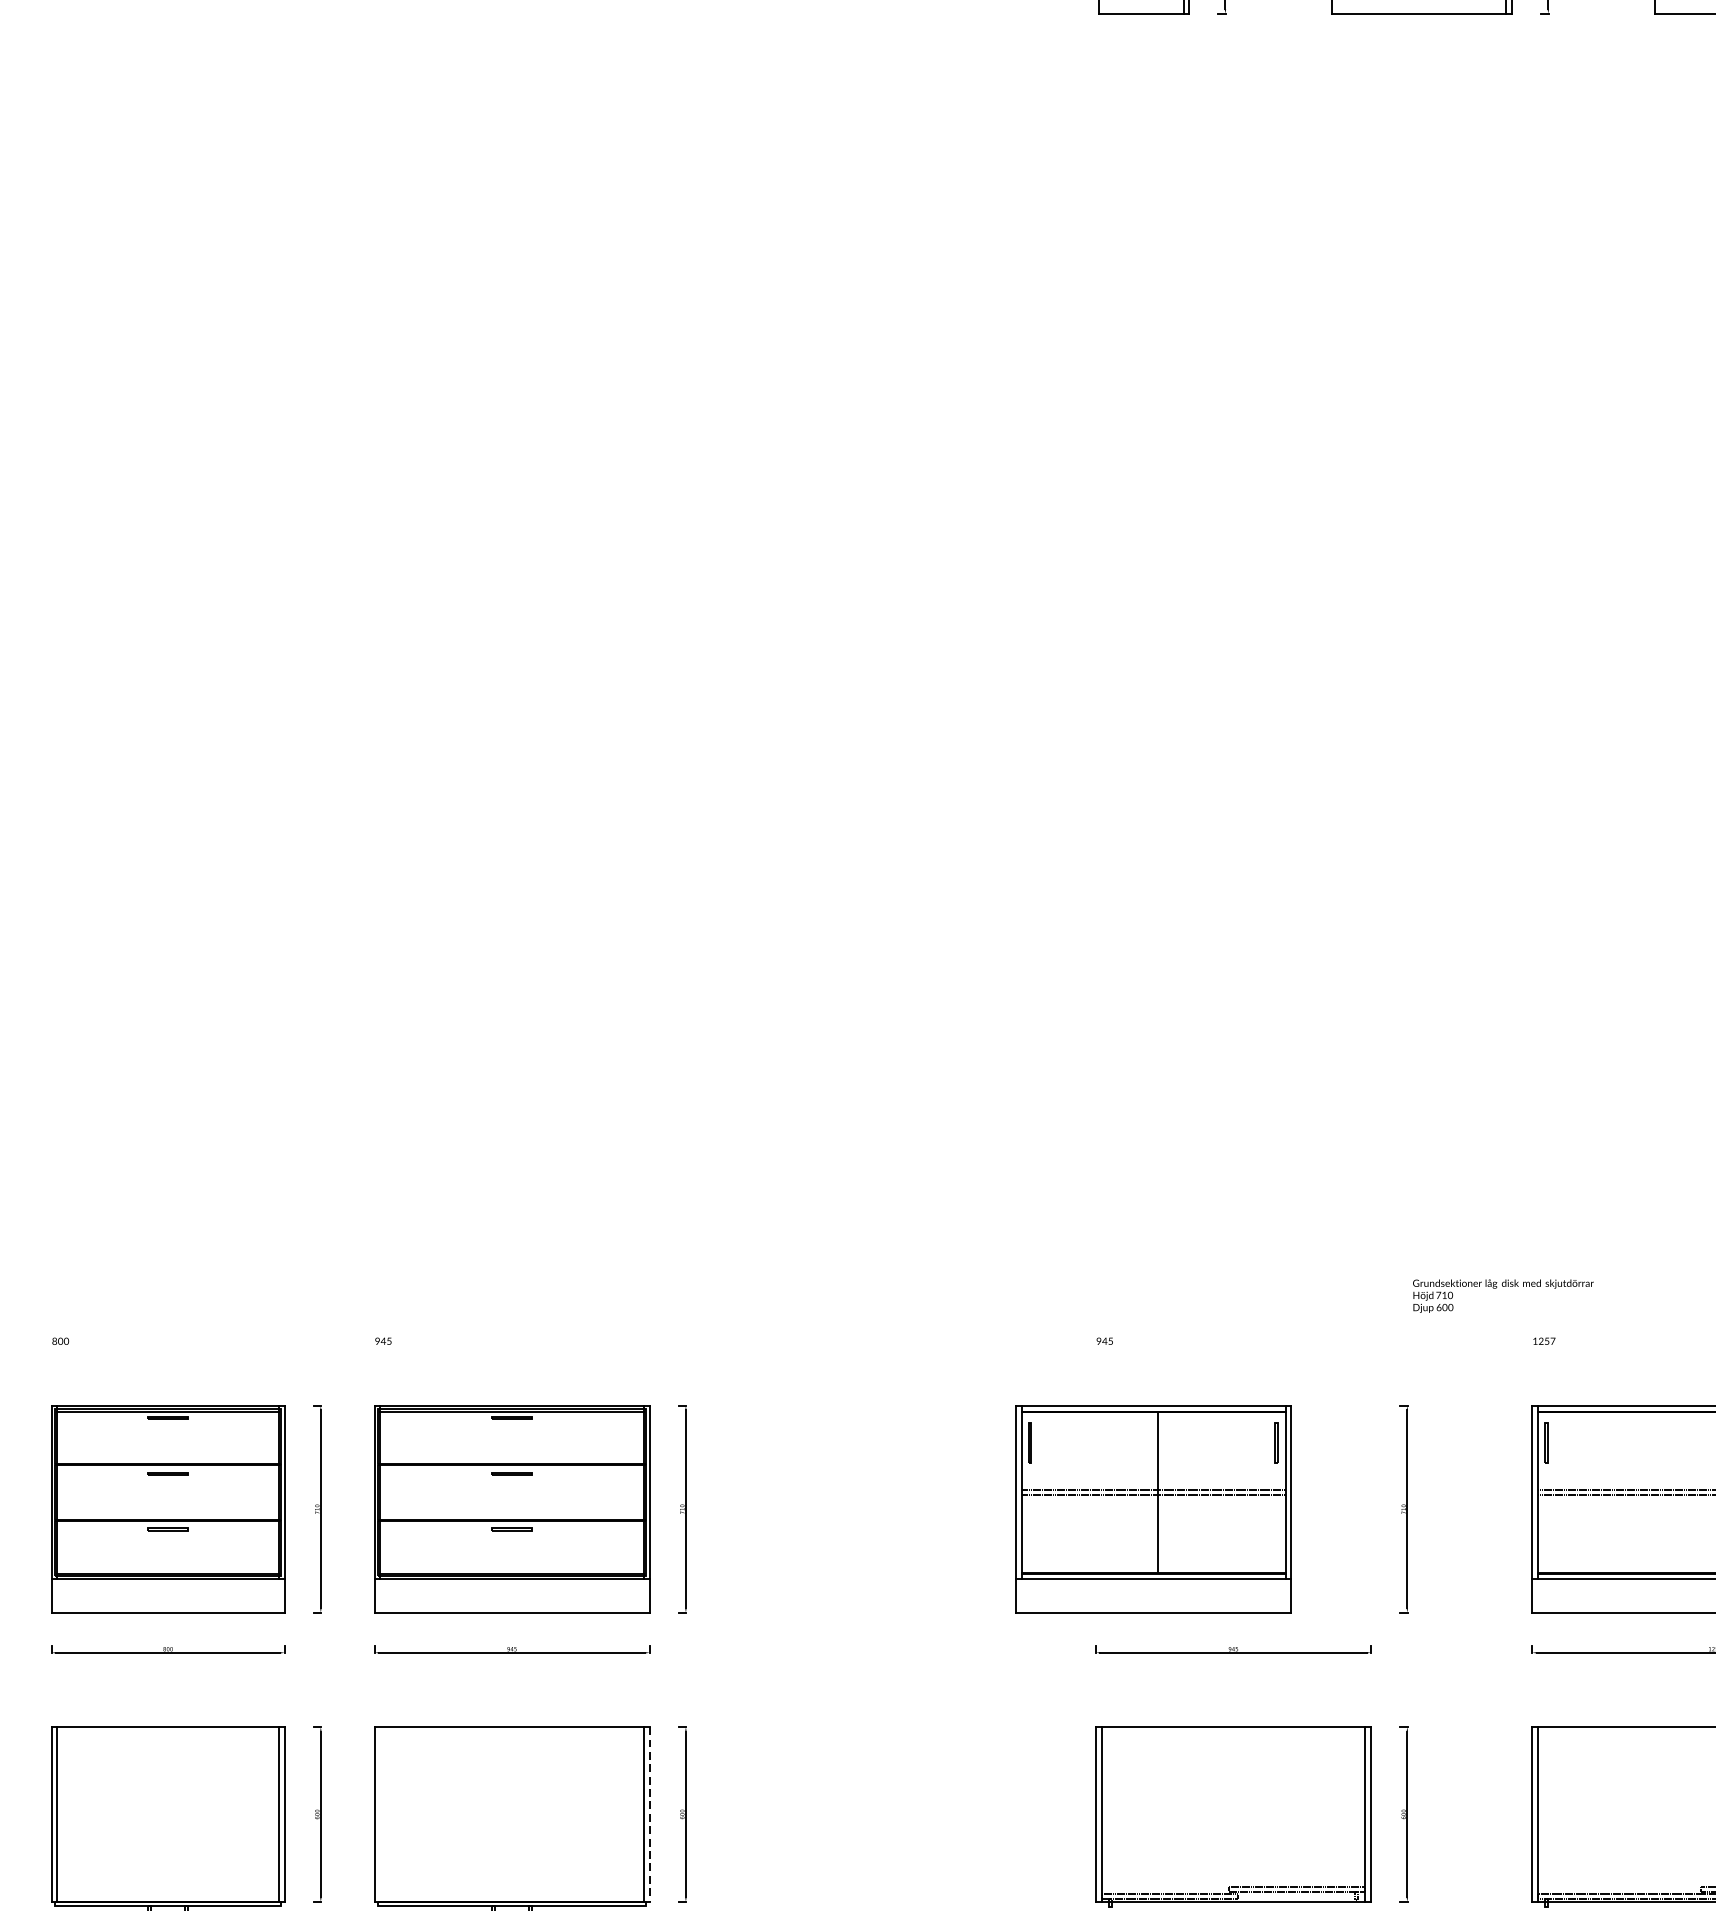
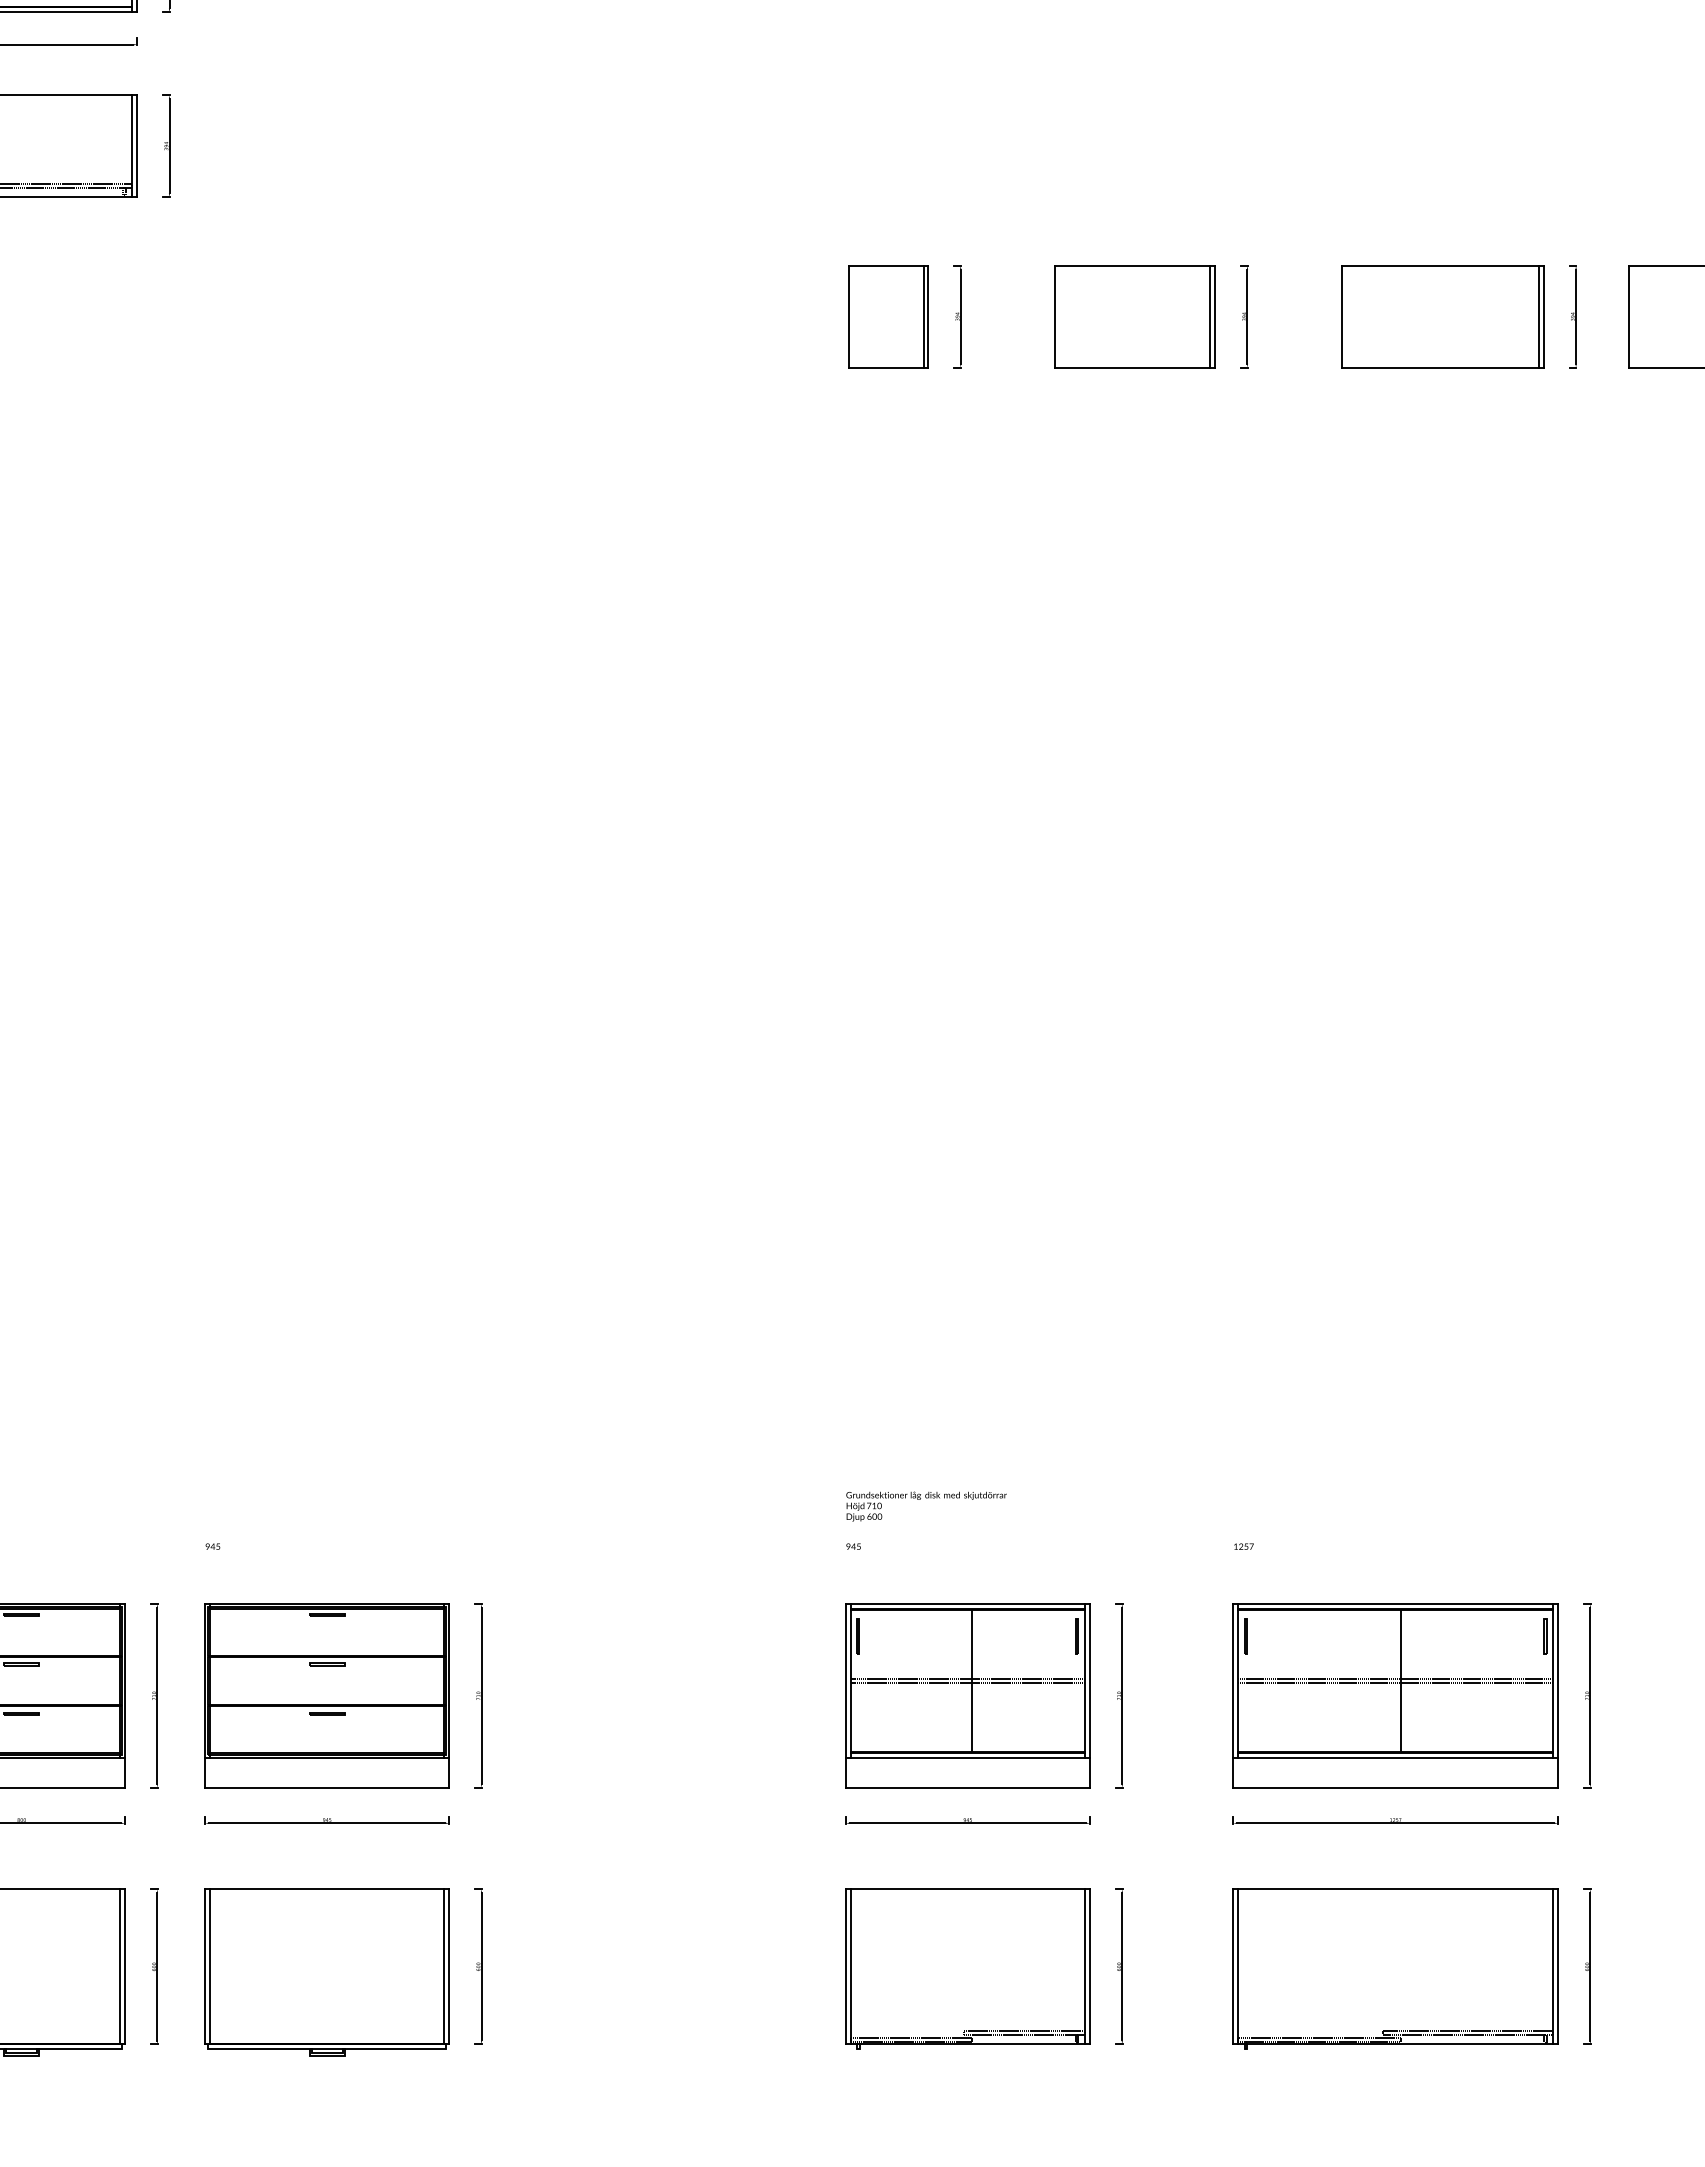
text: (1503, 1296) -> (926, 1506), moved
part: (1153, 1508) -> (967, 1695), moved
line: (380, 1814) -> (210, 1966), added
line: (649, 1814) -> (449, 1966), dashed -> solid

